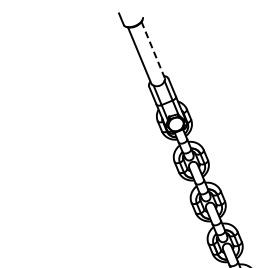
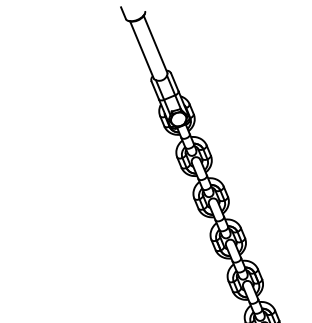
line: (153, 50) -> (155, 44), dashed -> solid

